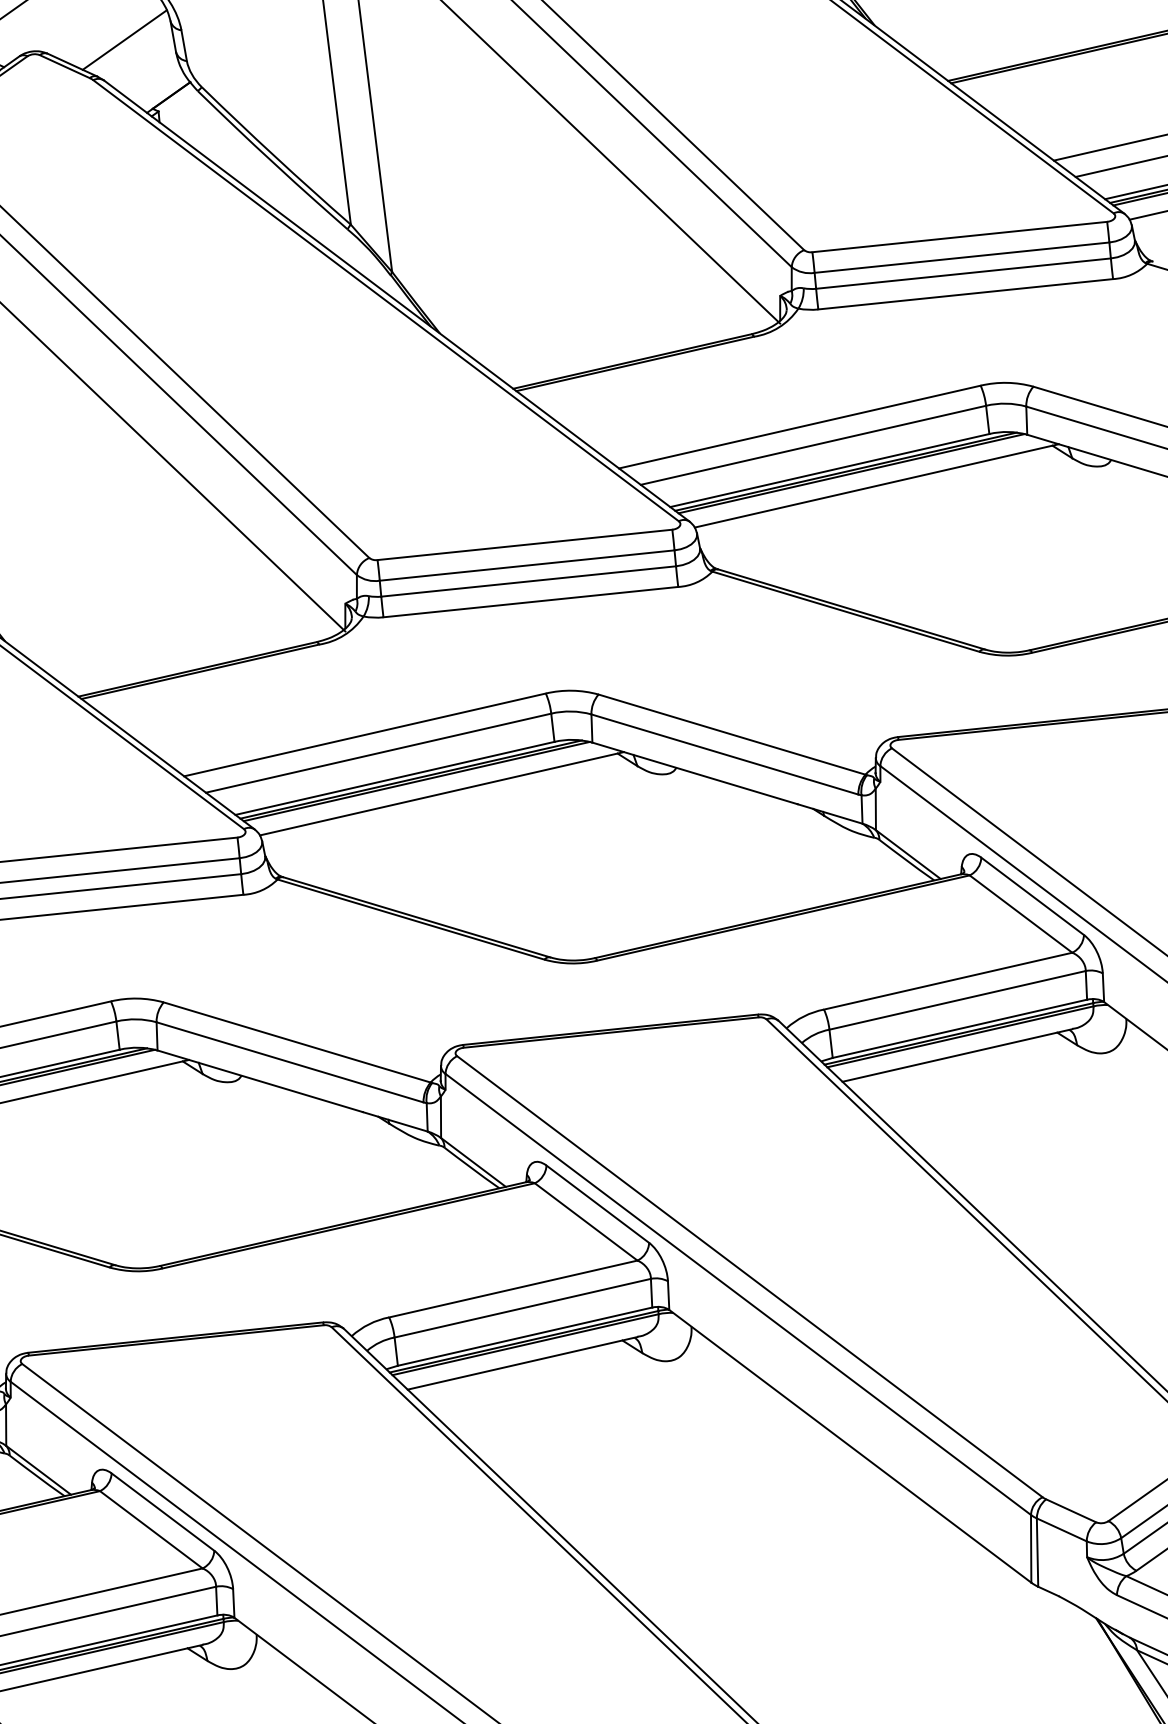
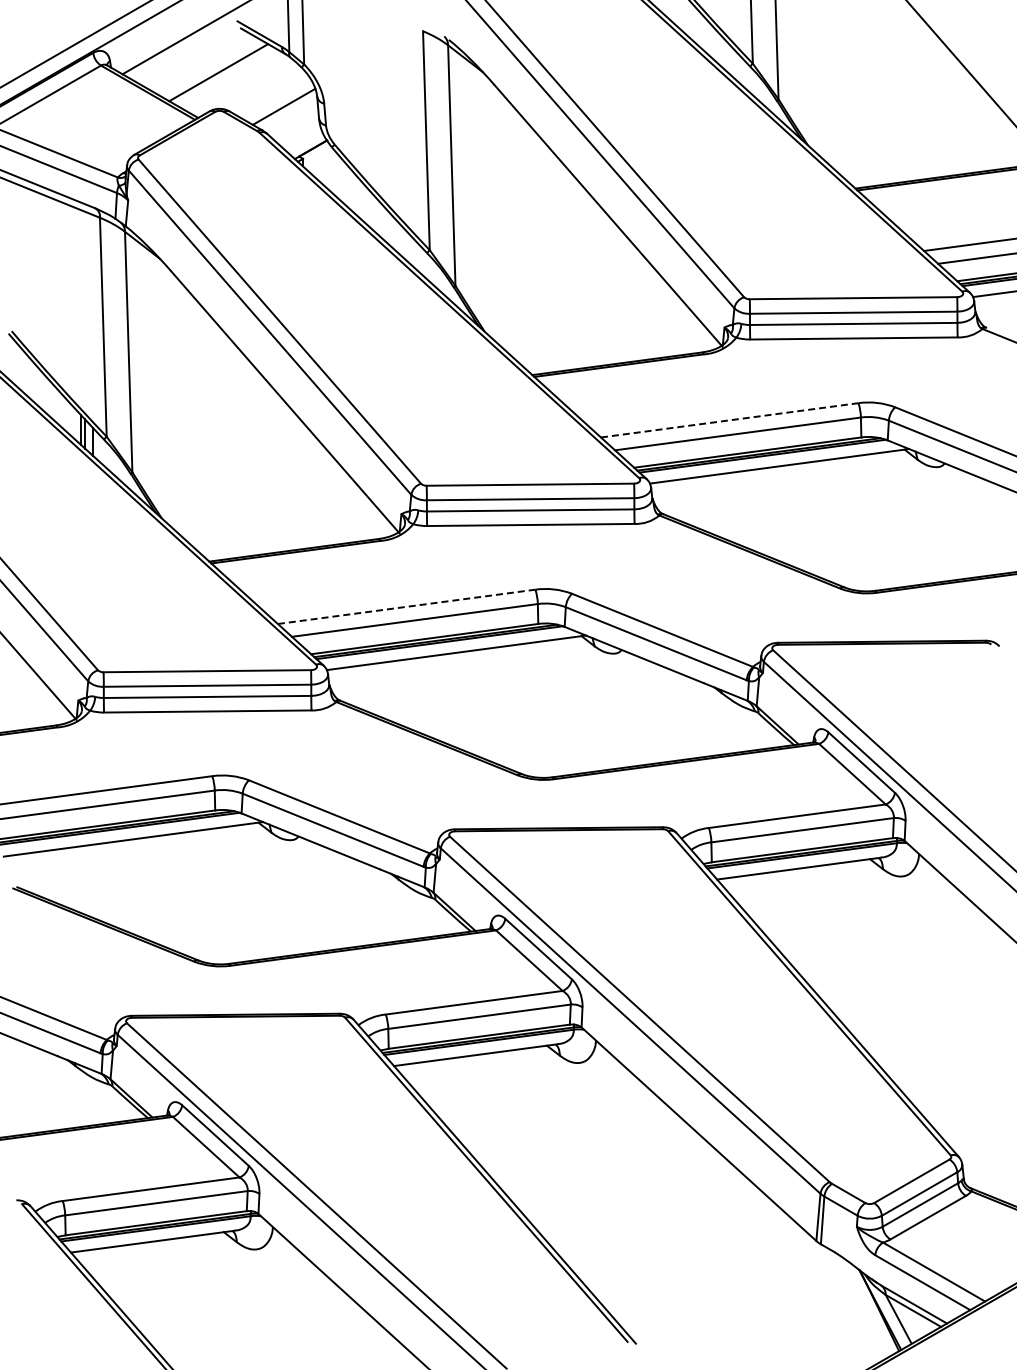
line: (799, 427) -> (729, 420), solid -> dashed
line: (364, 734) -> (406, 606), solid -> dashed

